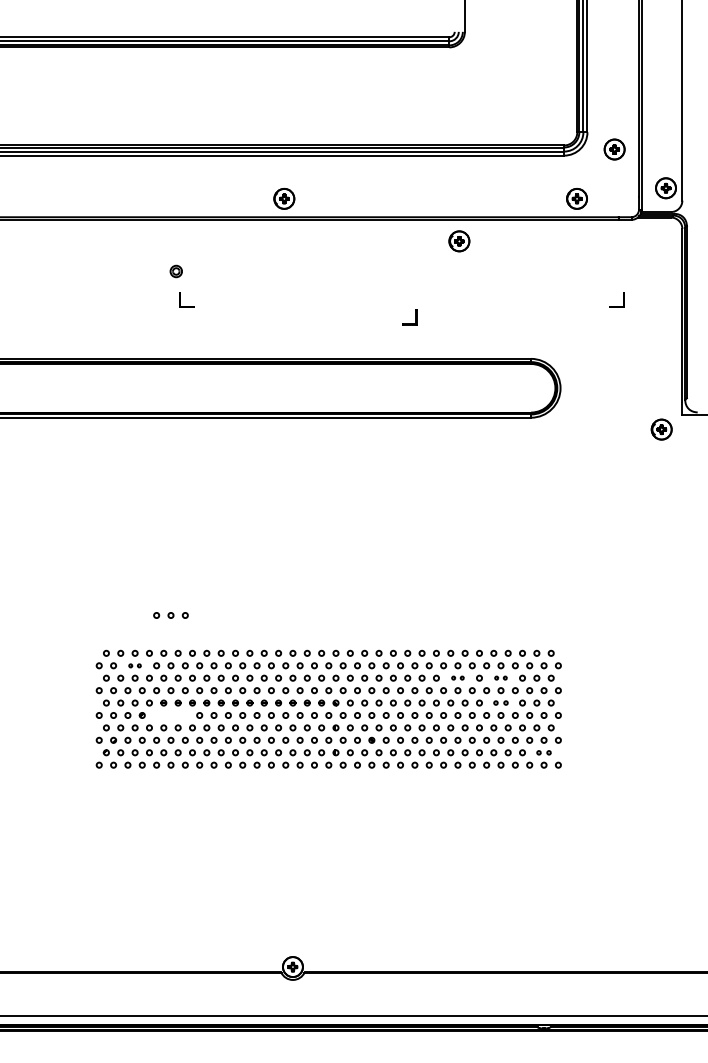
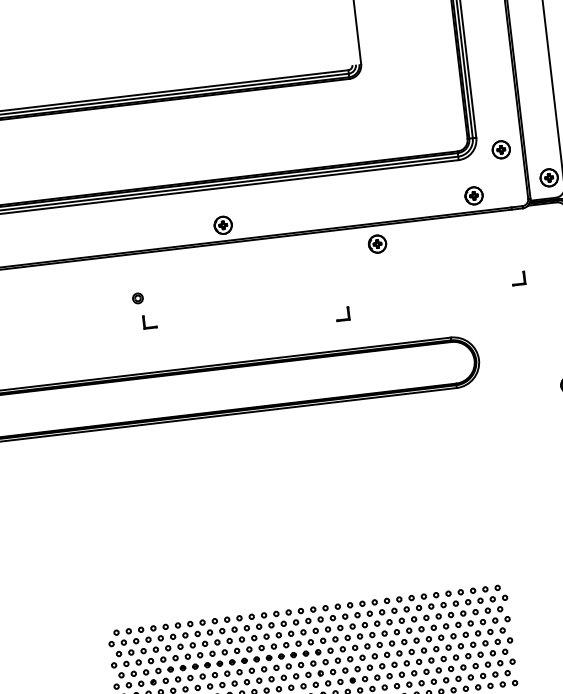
part: (170, 615) -> (177, 679), moved
part: (134, 665) -> (141, 640), size x1.67
part: (457, 677) -> (419, 618), size x1.67
part: (500, 677) -> (456, 613), size x1.67
part: (500, 702) -> (459, 635), size x1.43
part: (543, 752) -> (501, 673), size x1.43

